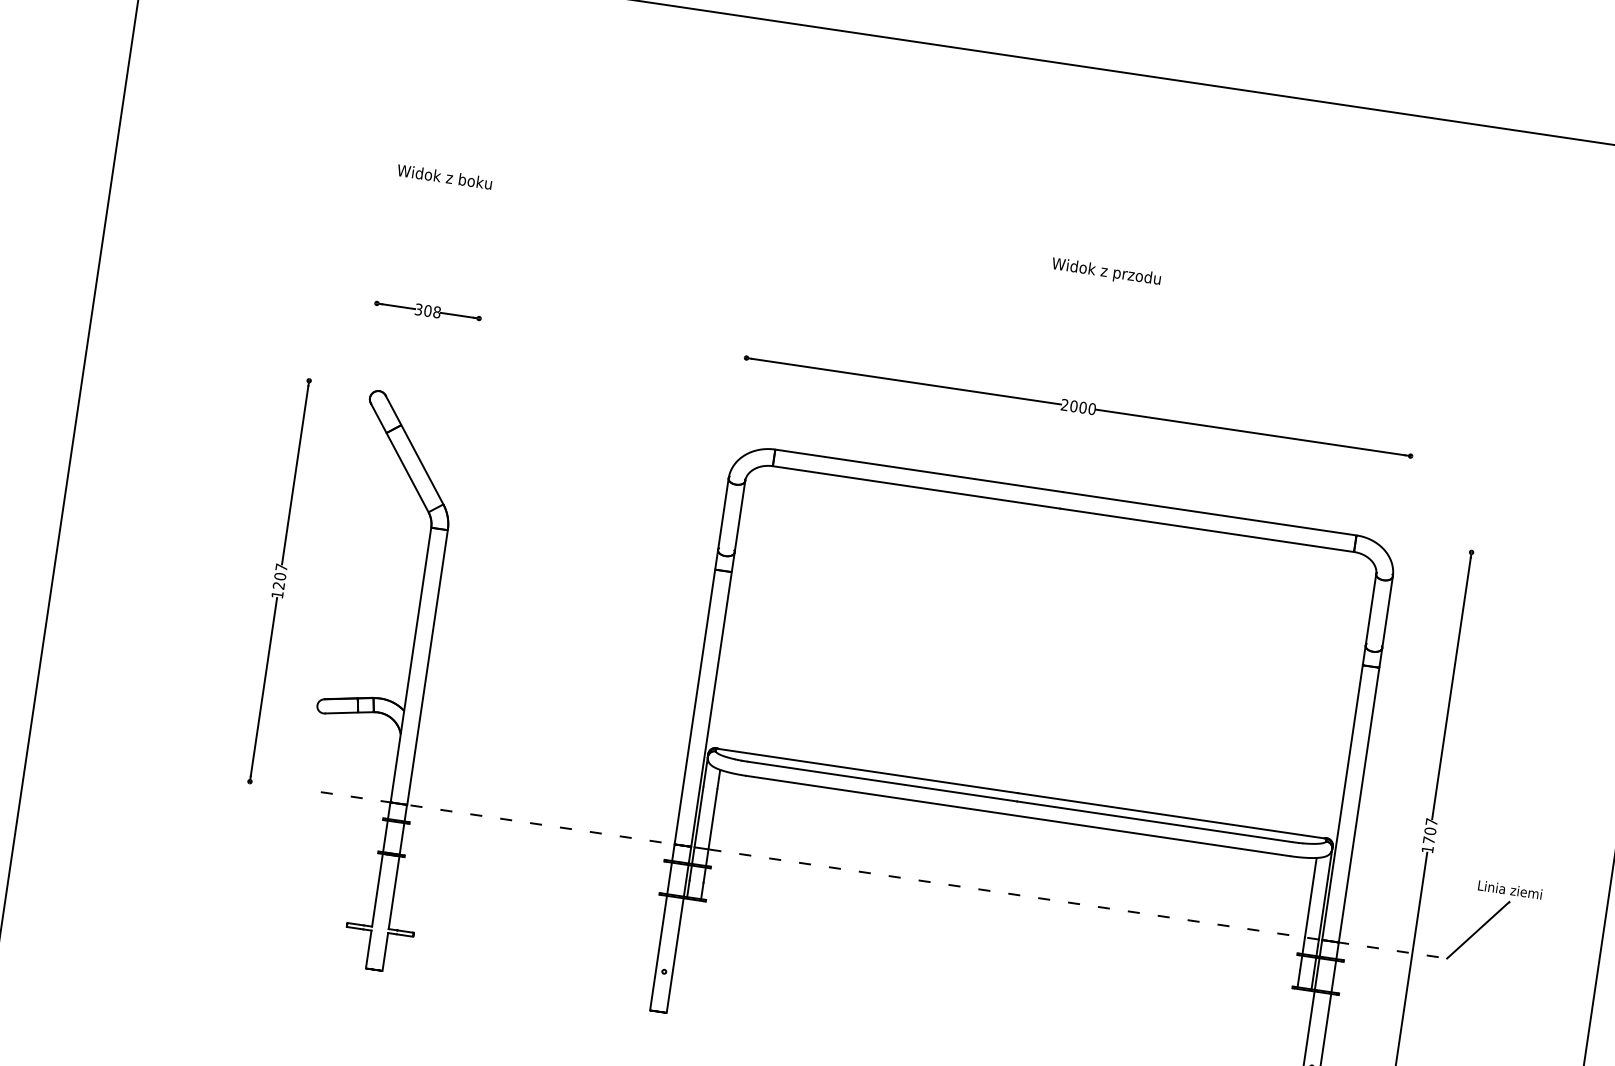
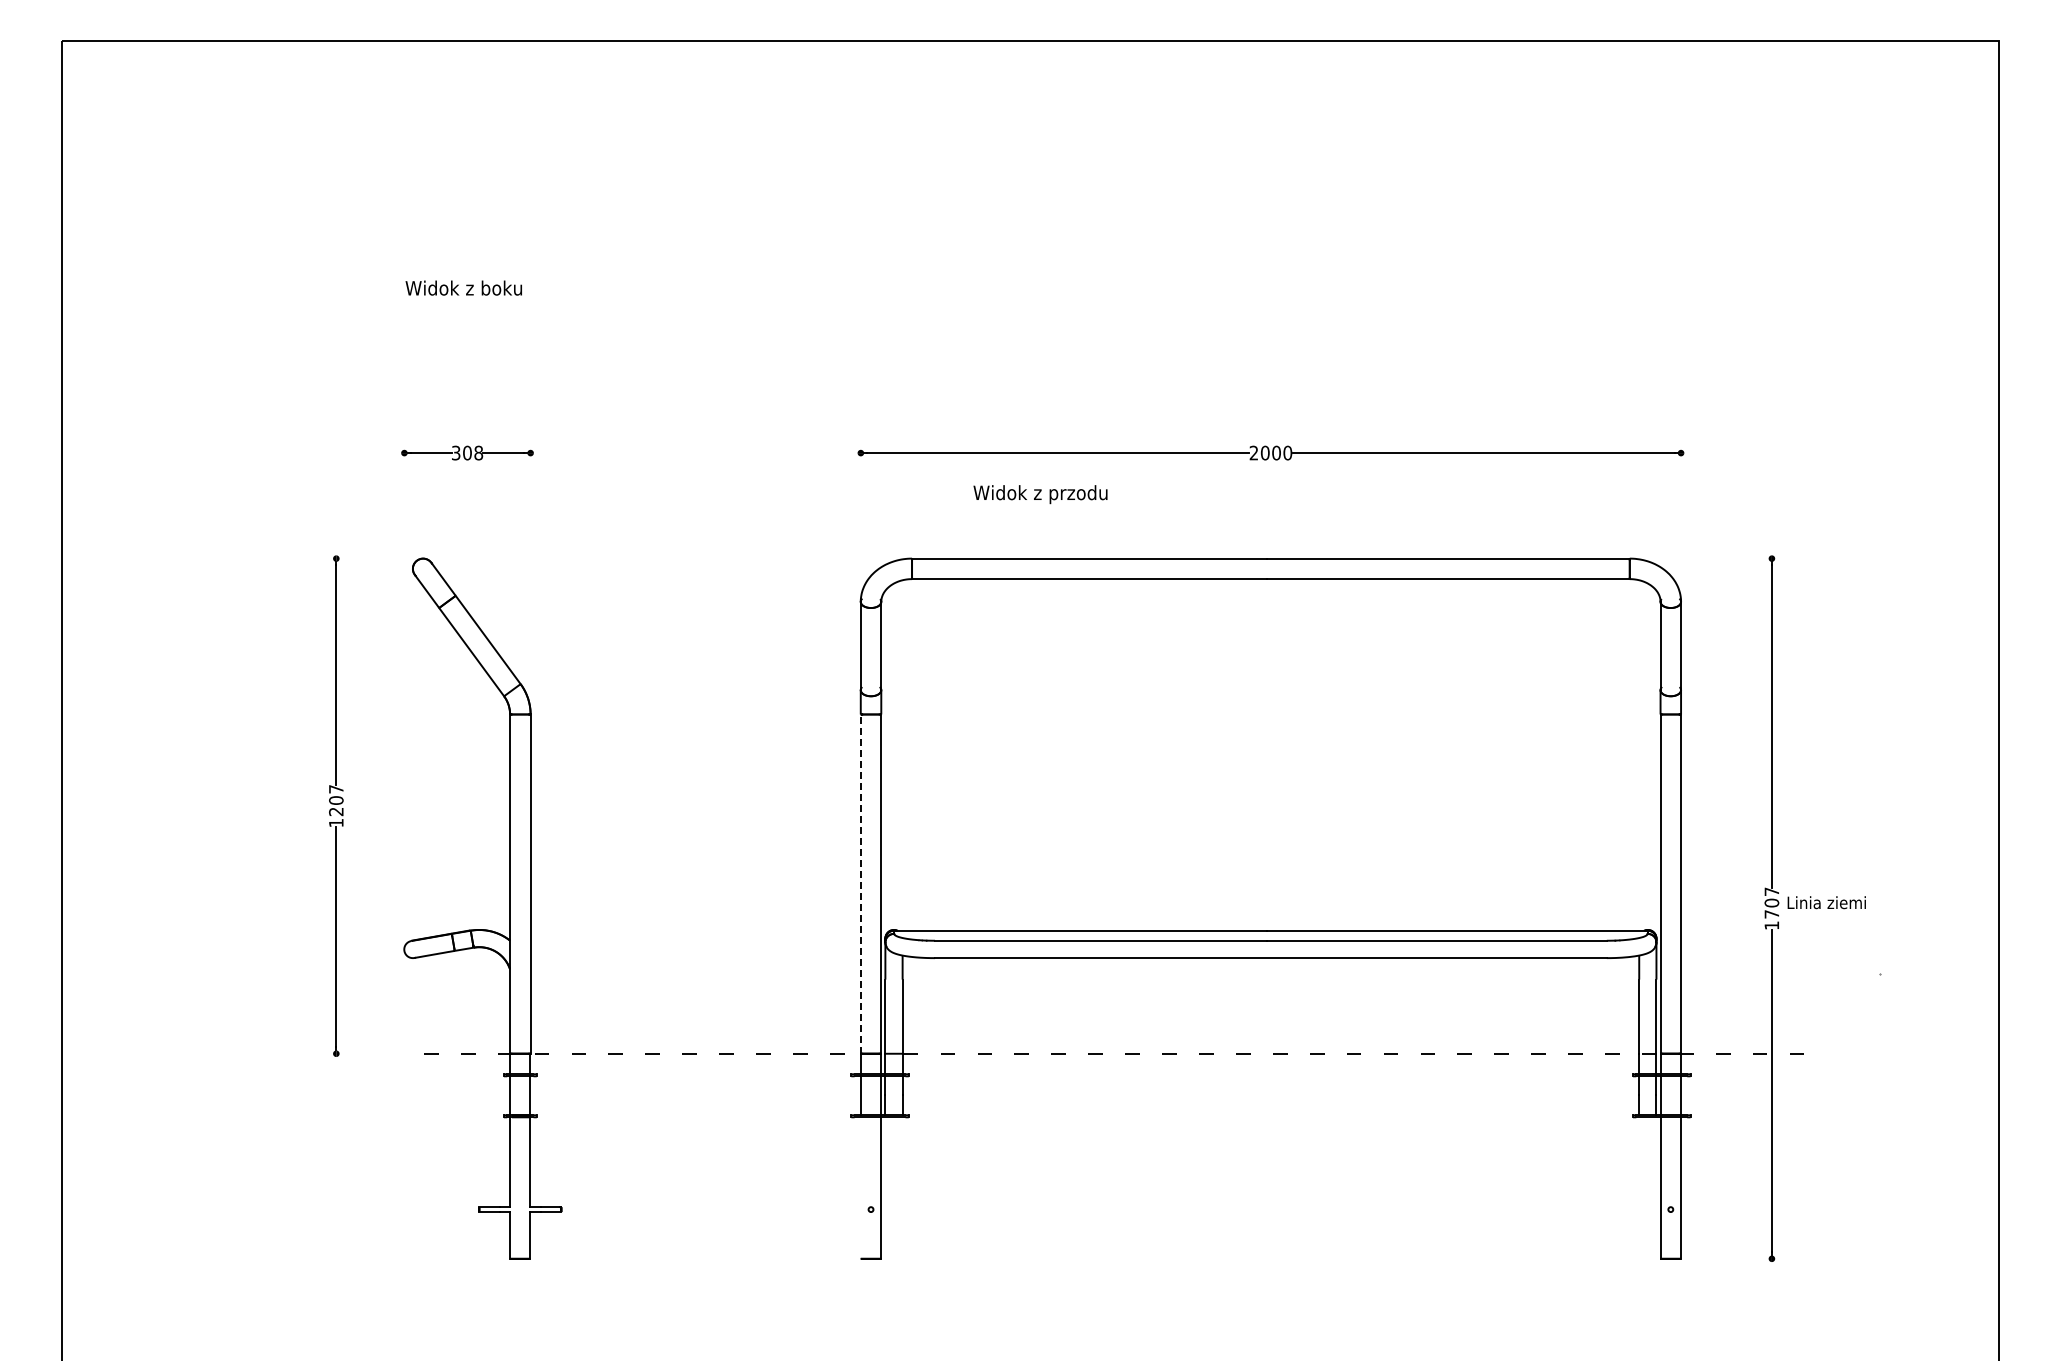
text: (1106, 272) -> (1040, 494), moved
line: (694, 707) -> (860, 884), solid -> dashed
text: (1509, 889) -> (1826, 902), moved
line: (1477, 929) -> (1846, 1013), removed
line: (658, 952) -> (860, 1187), removed

